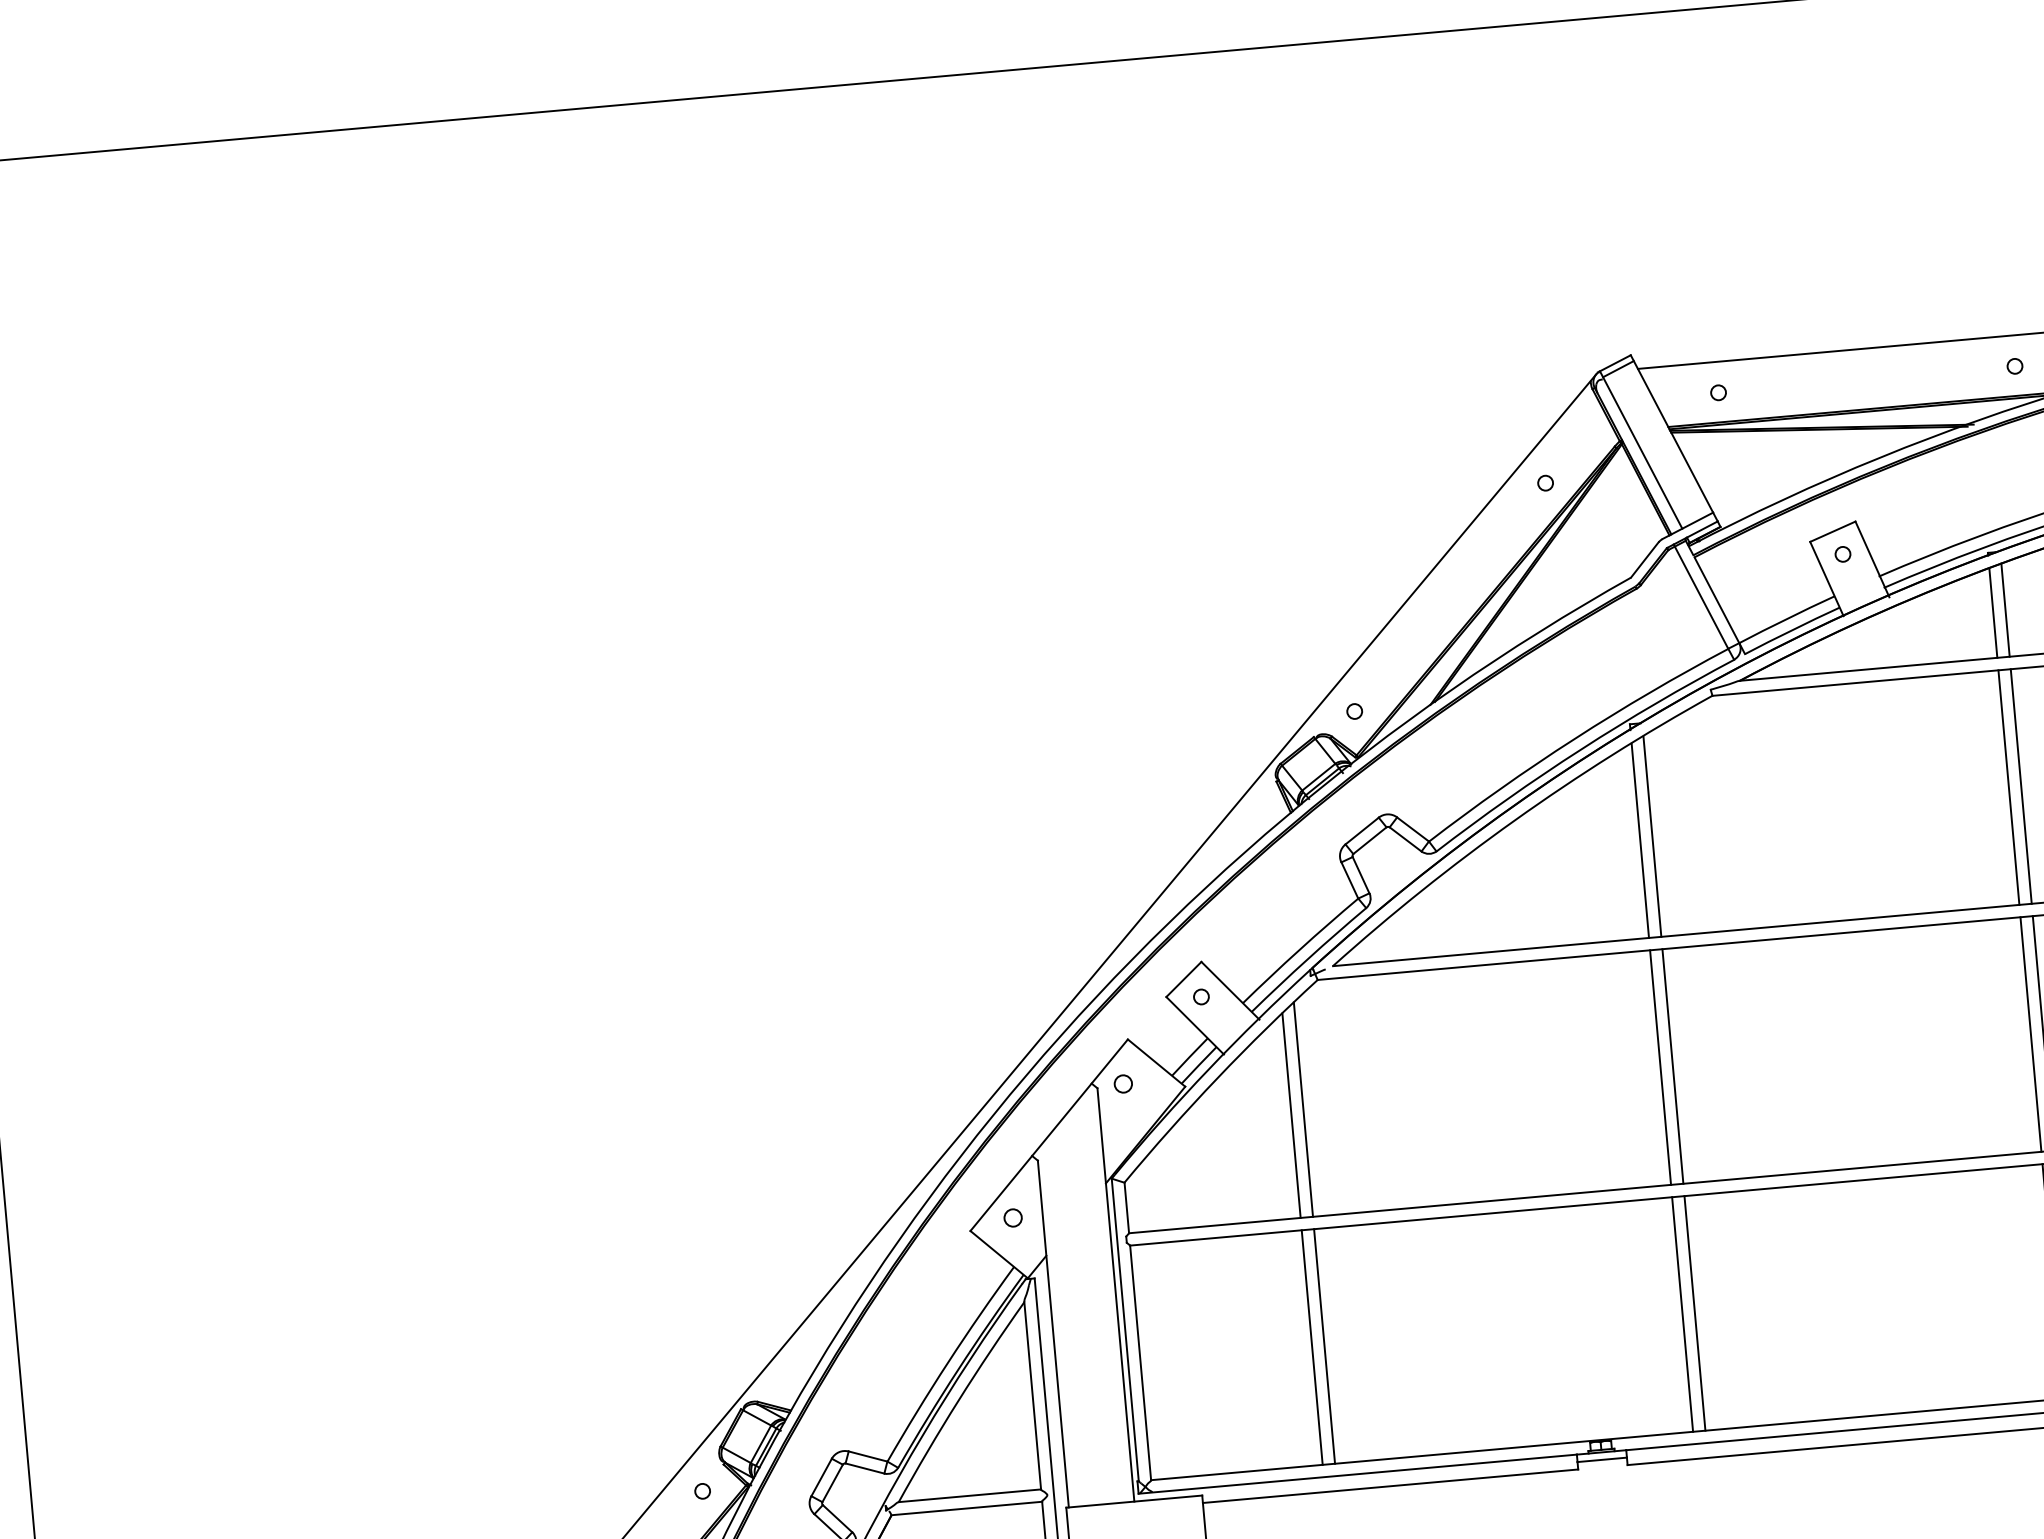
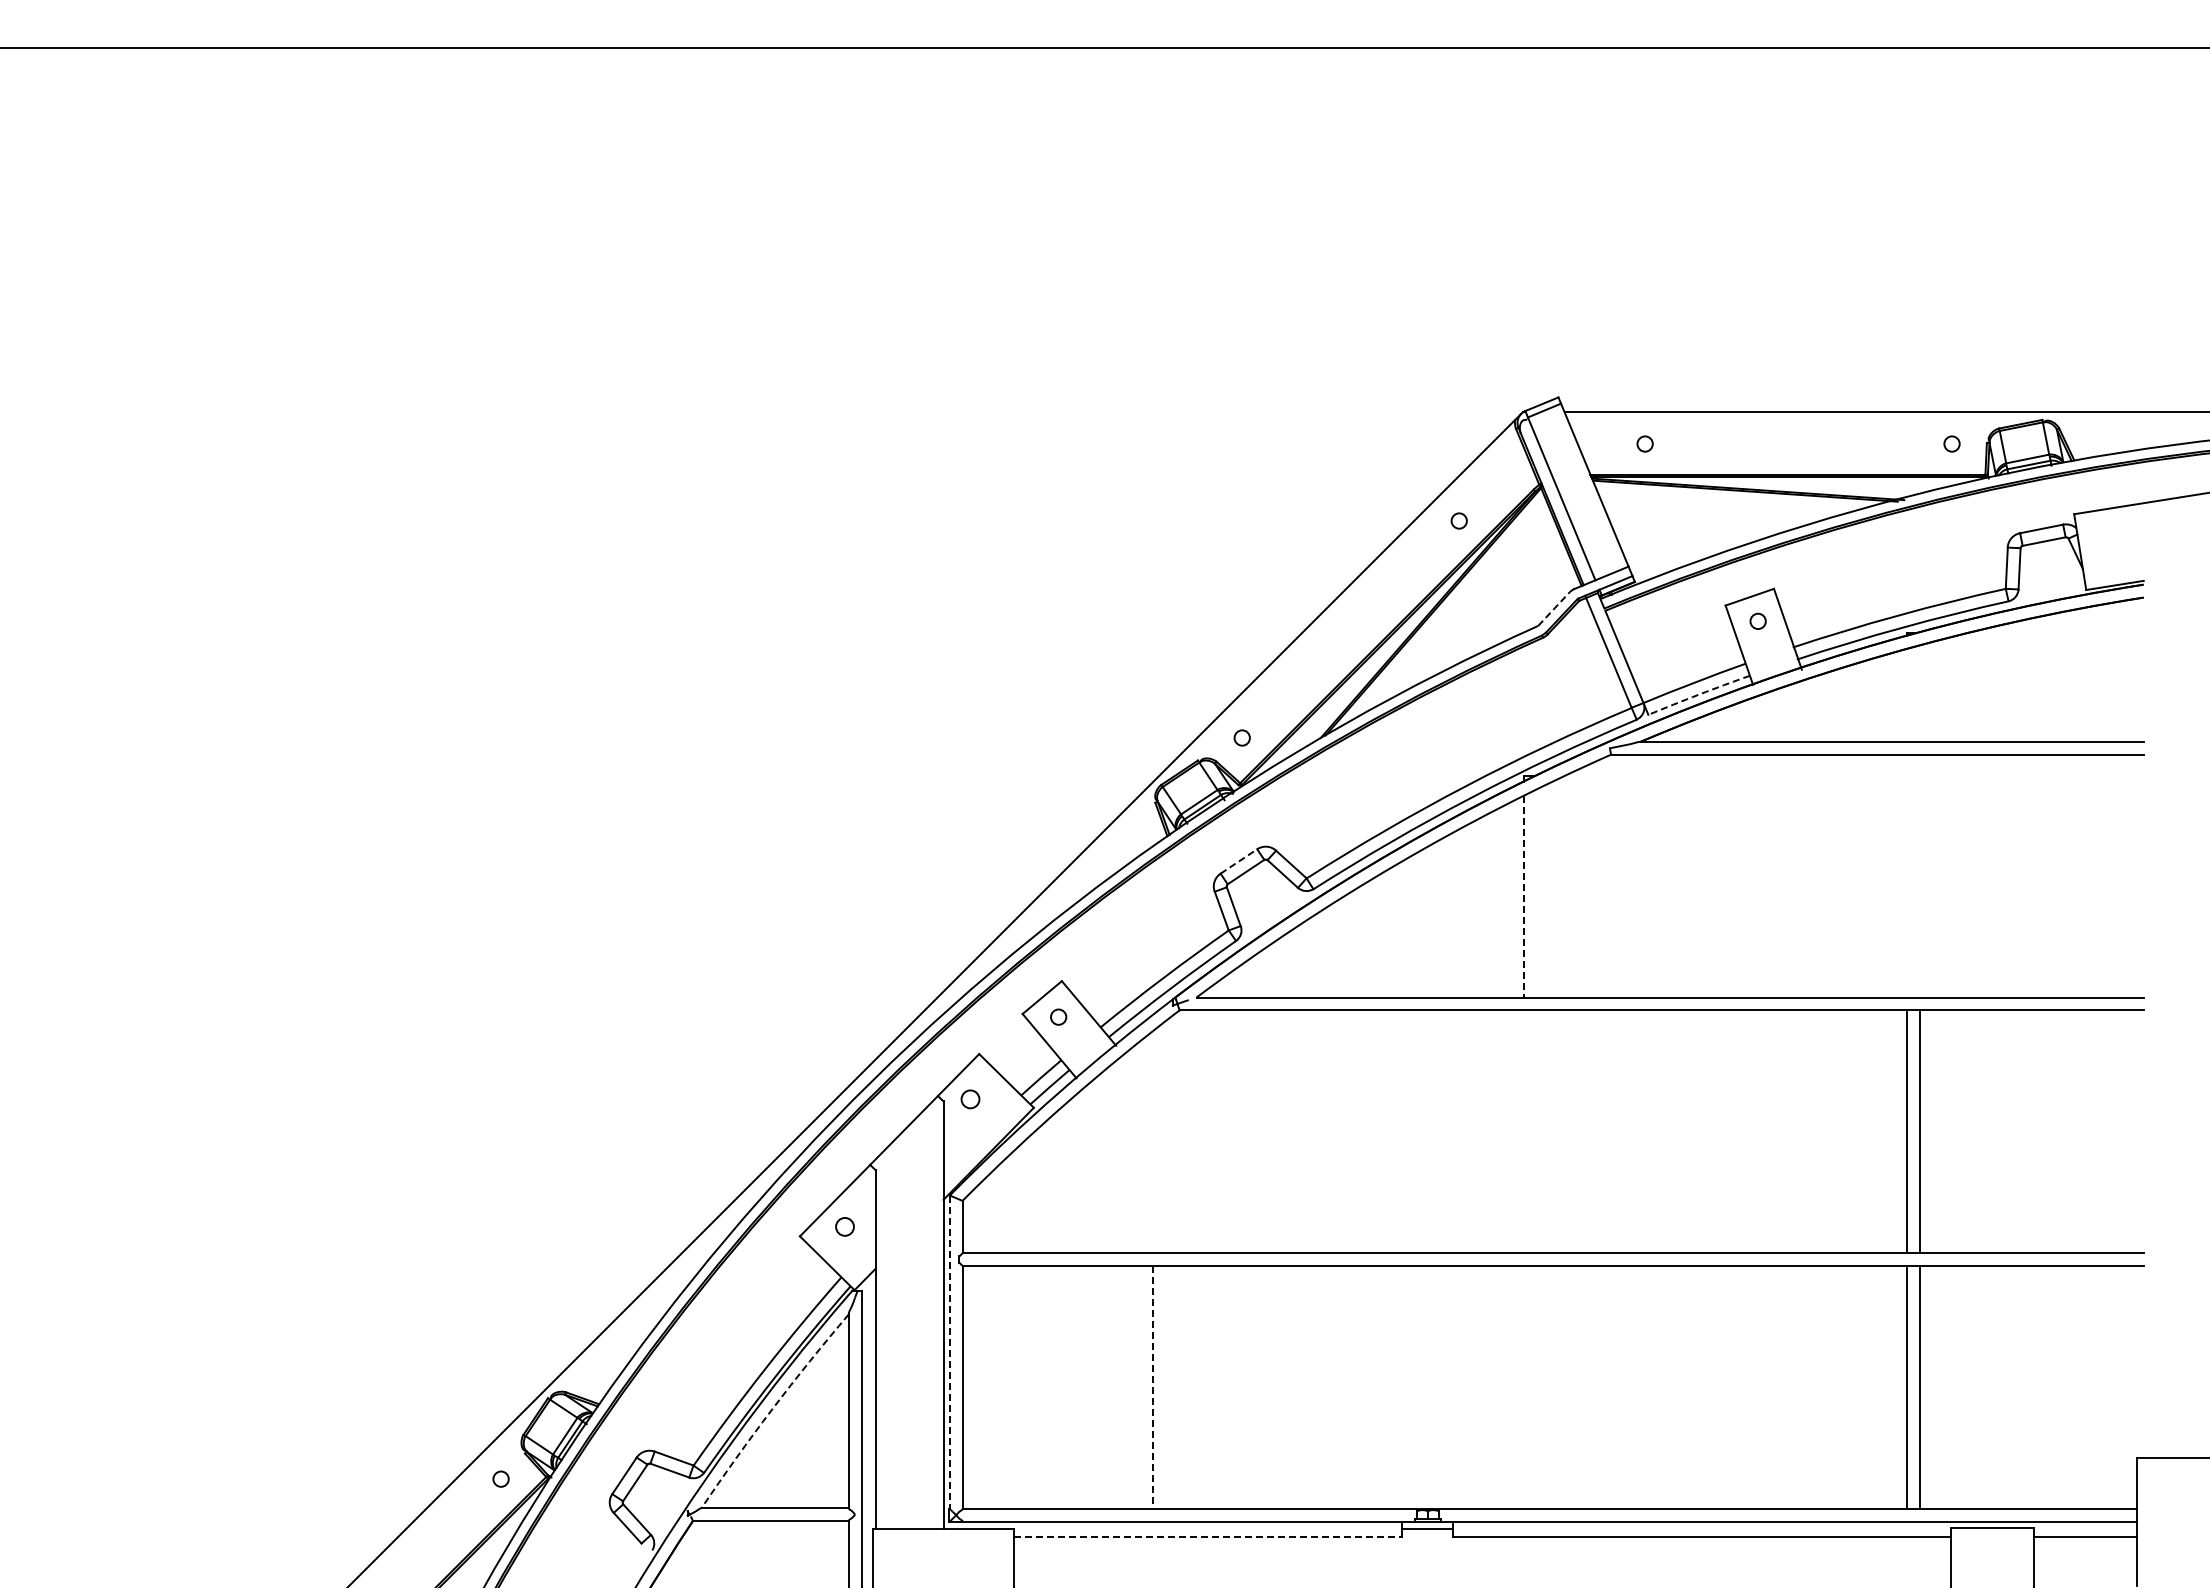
line: (1645, 559) -> (1554, 608), solid -> dashed
line: (2005, 610) -> (1919, 693), removed
line: (1993, 613) -> (1907, 695), removed
arc: (1791, 630) -> (1698, 694), solid -> dashed
line: (2020, 785) -> (1919, 875), removed
line: (2009, 786) -> (1907, 875), removed
line: (1361, 831) -> (1238, 861), solid -> dashed
line: (1652, 836) -> (1536, 893), removed
line: (1640, 840) -> (1523, 896), solid -> dashed
line: (1672, 1066) -> (1536, 1131), removed
line: (1660, 1067) -> (1523, 1131), removed
line: (1303, 1109) -> (1153, 1142), removed
line: (1291, 1115) -> (1140, 1147), removed
line: (1694, 1312) -> (1536, 1386), removed
line: (1682, 1313) -> (1523, 1386), removed
line: (1124, 1330) -> (949, 1352), solid -> dashed
line: (1312, 1346) -> (1140, 1386), removed
line: (1324, 1346) -> (1153, 1387), solid -> dashed
arc: (958, 1400) -> (772, 1409), solid -> dashed
line: (1391, 1486) -> (1208, 1537), solid -> dashed

